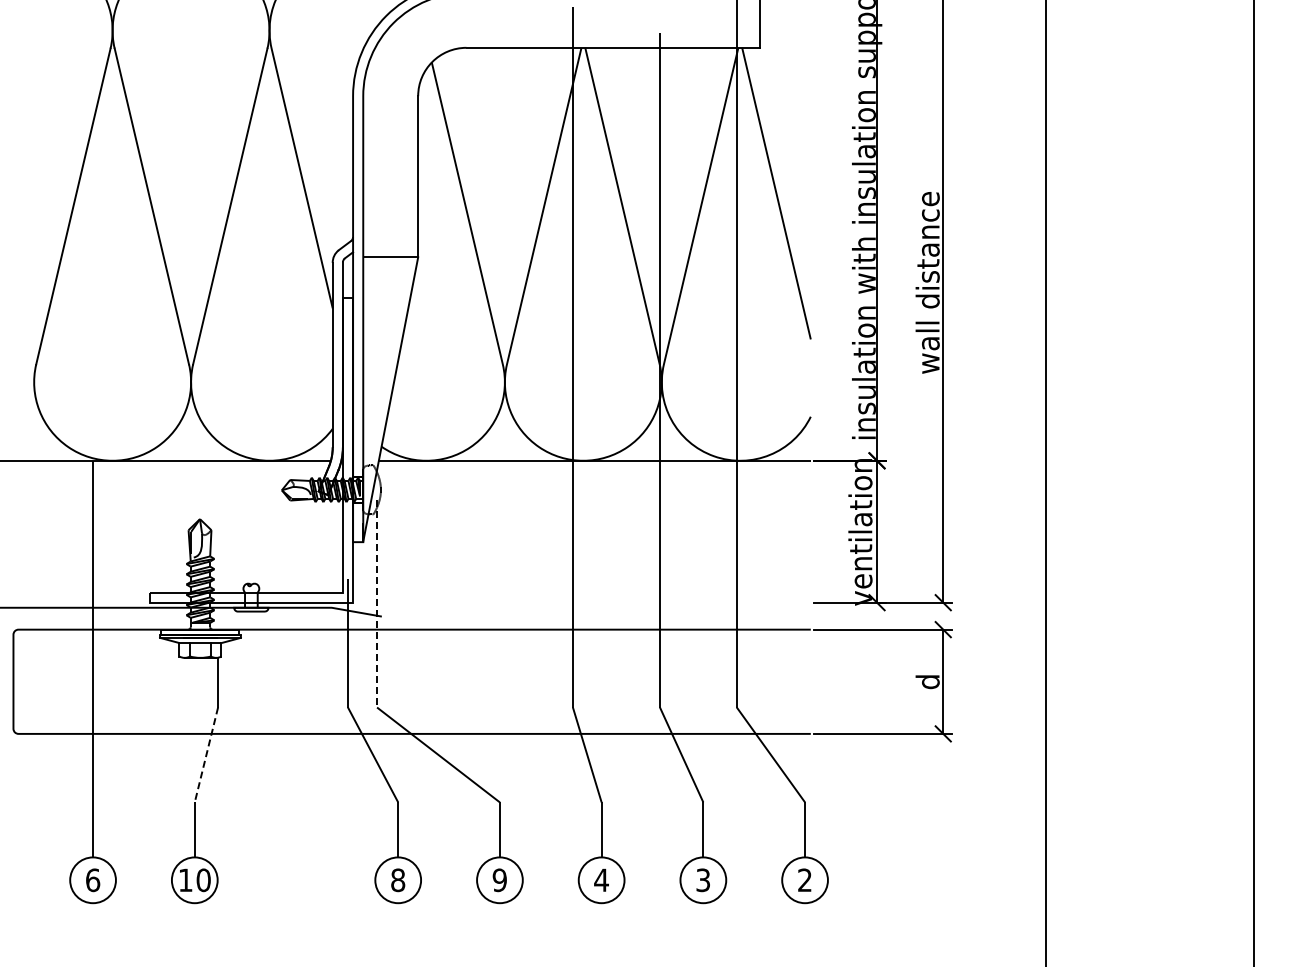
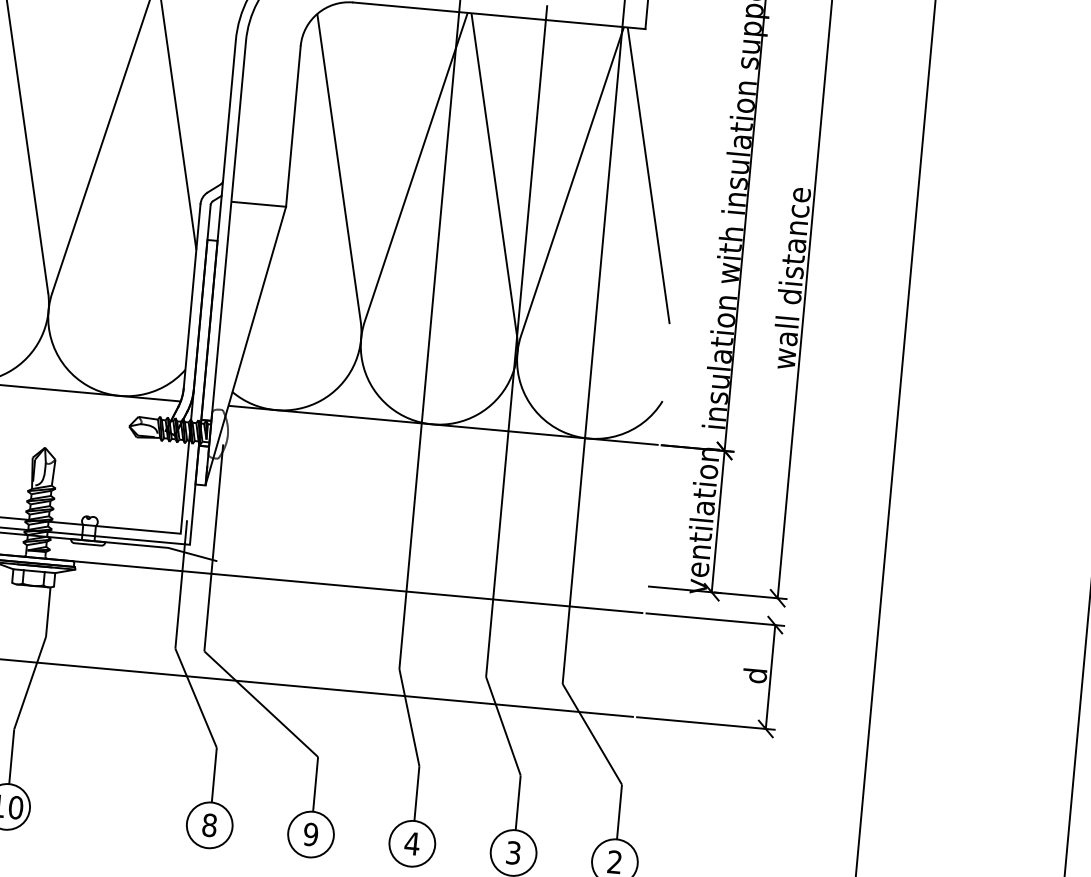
line: (377, 603) -> (214, 547), dashed -> solid
line: (206, 754) -> (30, 682), dashed -> solid

